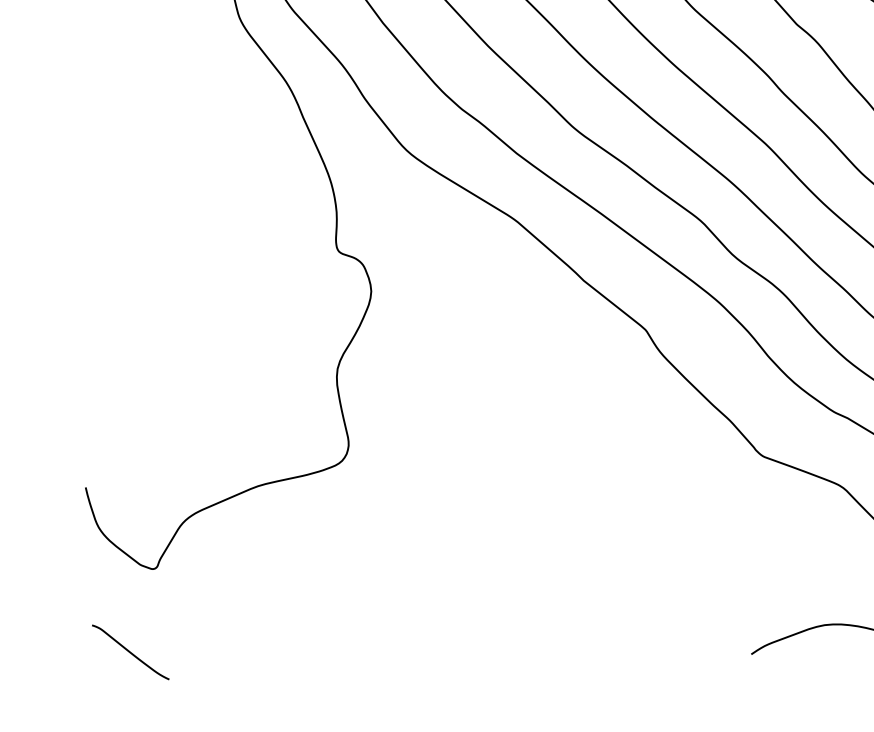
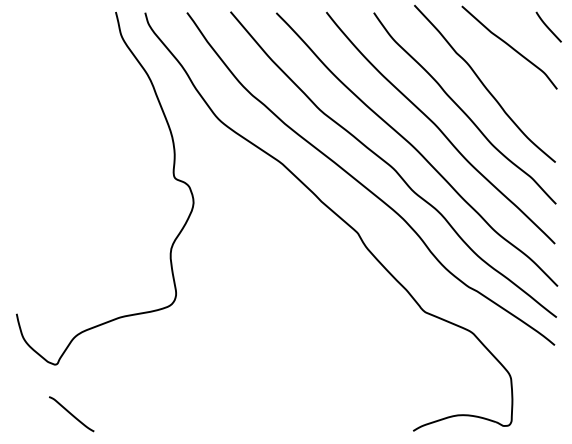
curve: (130, 652) -> (71, 414), moved

